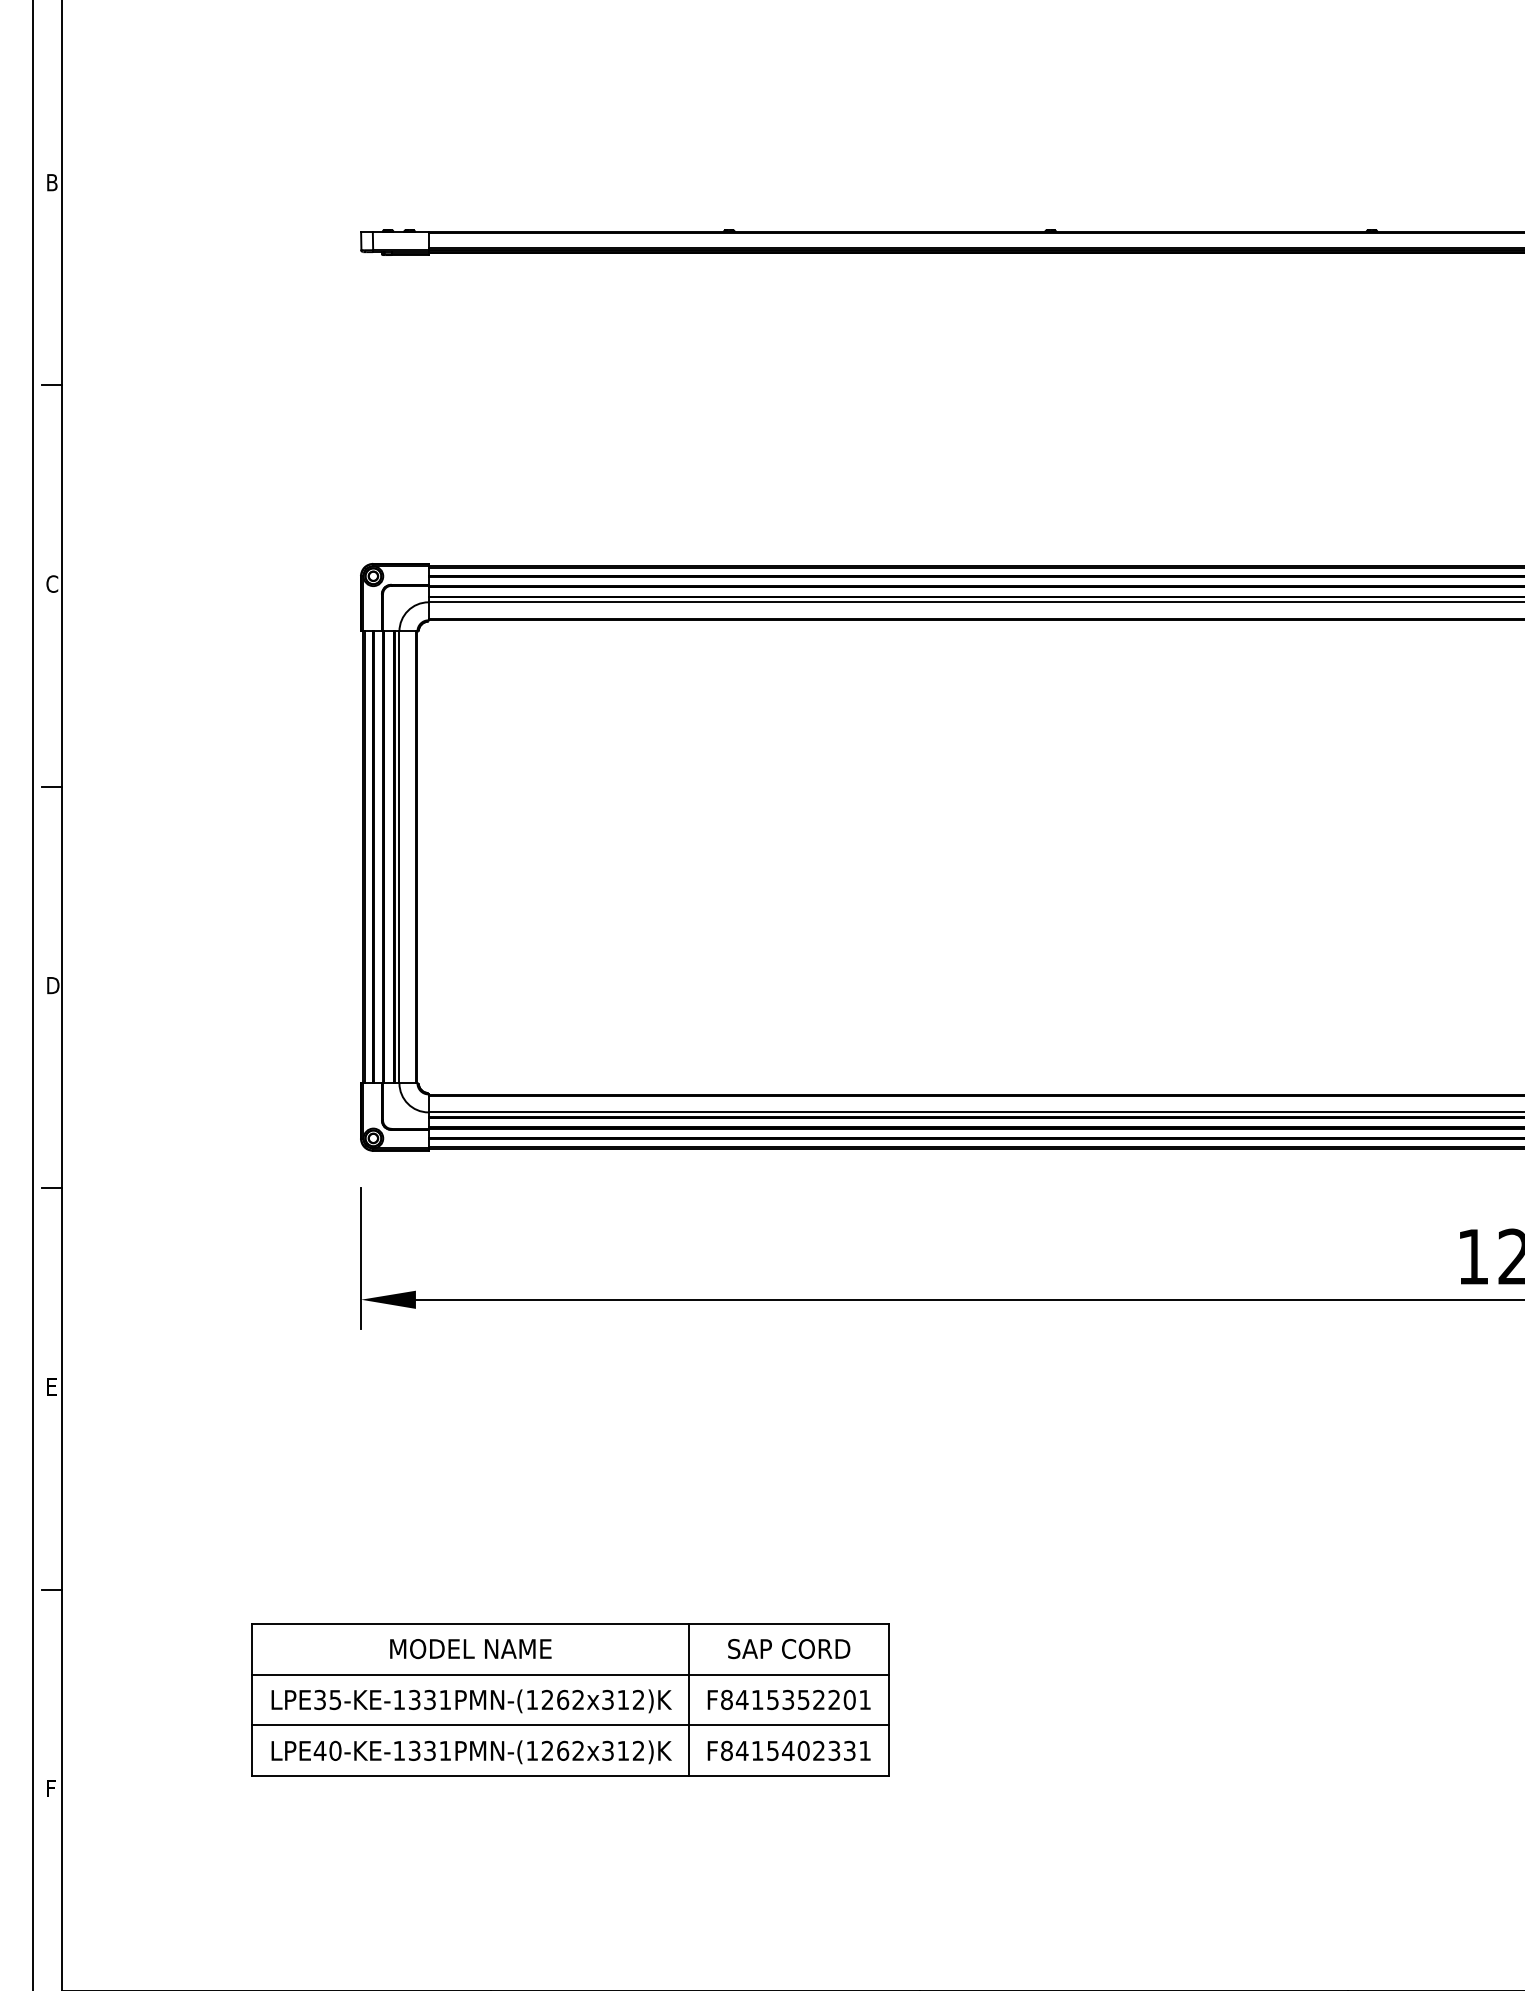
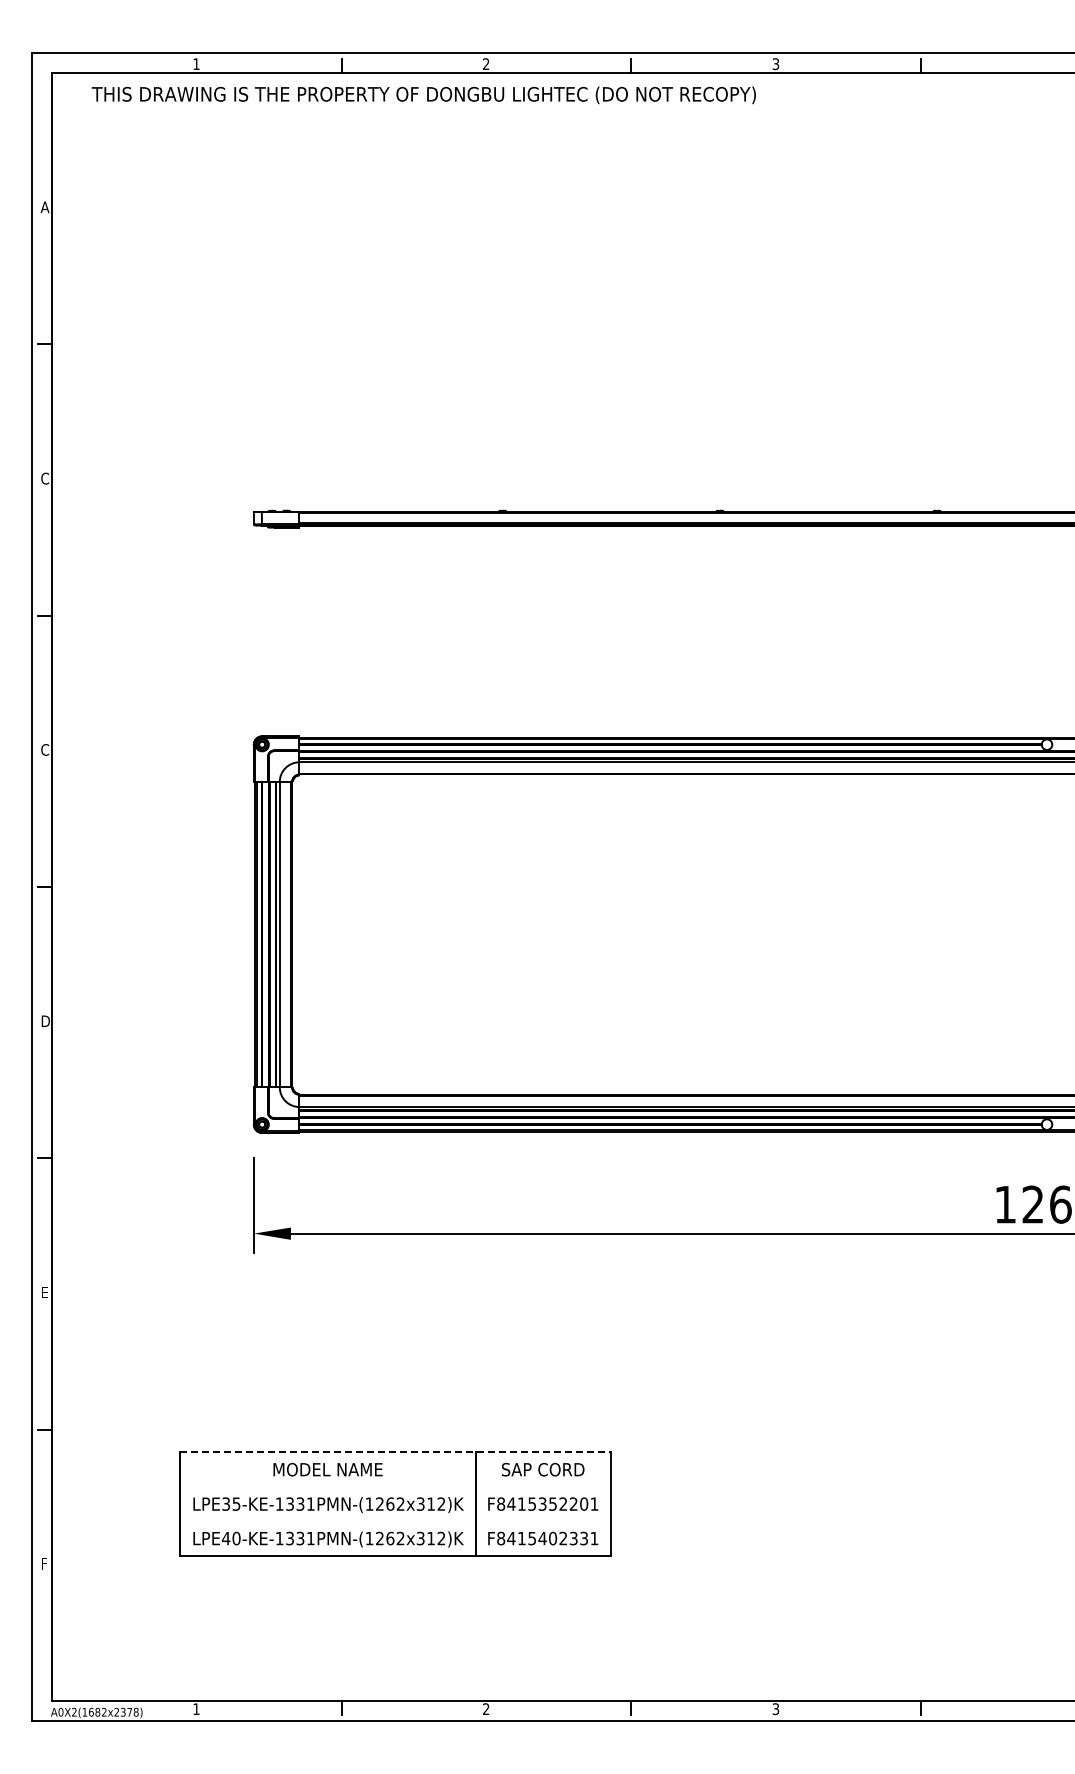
text: (52, 182) -> (45, 478), B -> C
line: (570, 1623) -> (395, 1452), solid -> dashed
line: (569, 1673) -> (394, 1486), removed
line: (569, 1725) -> (394, 1521), removed

